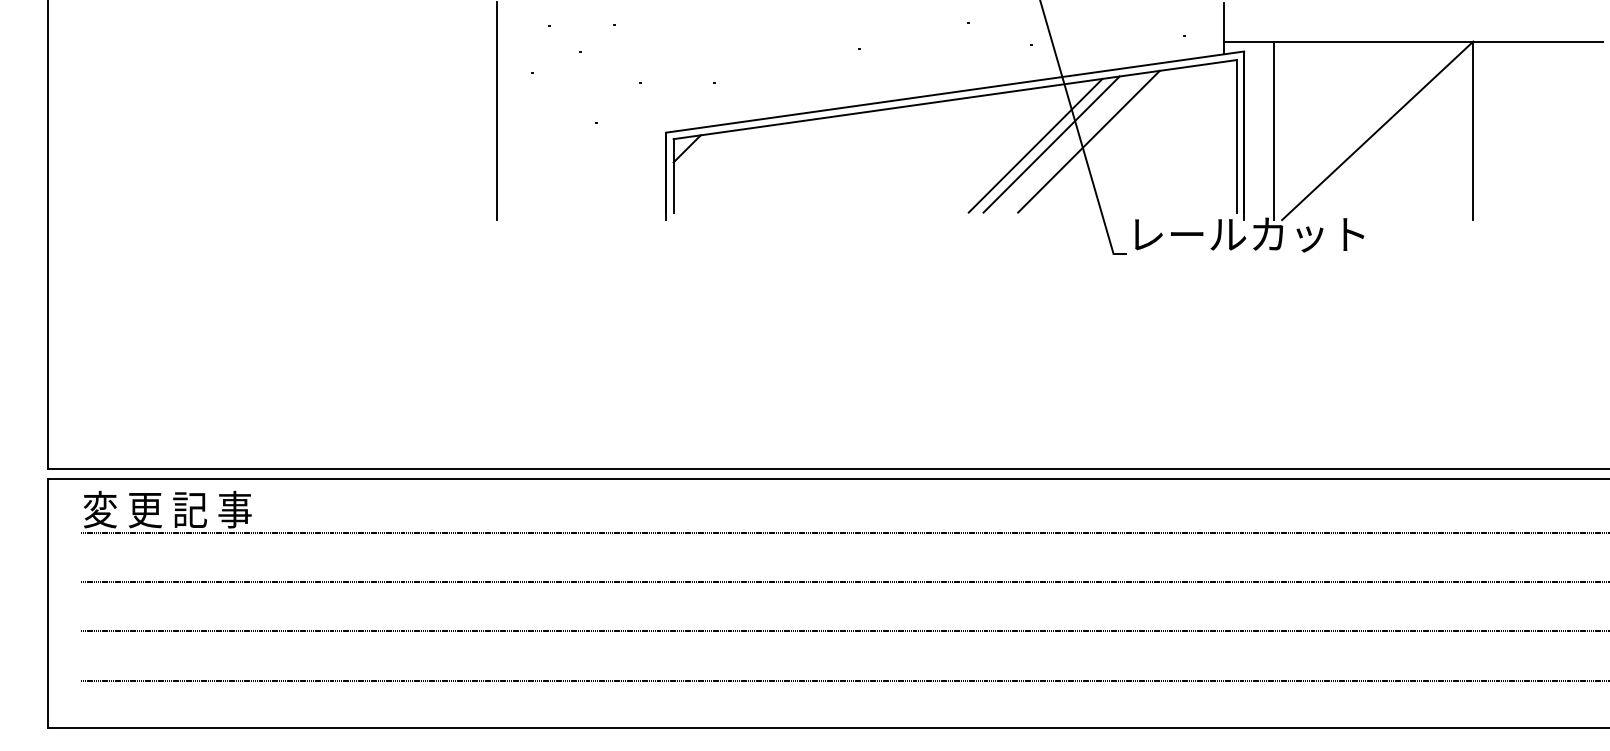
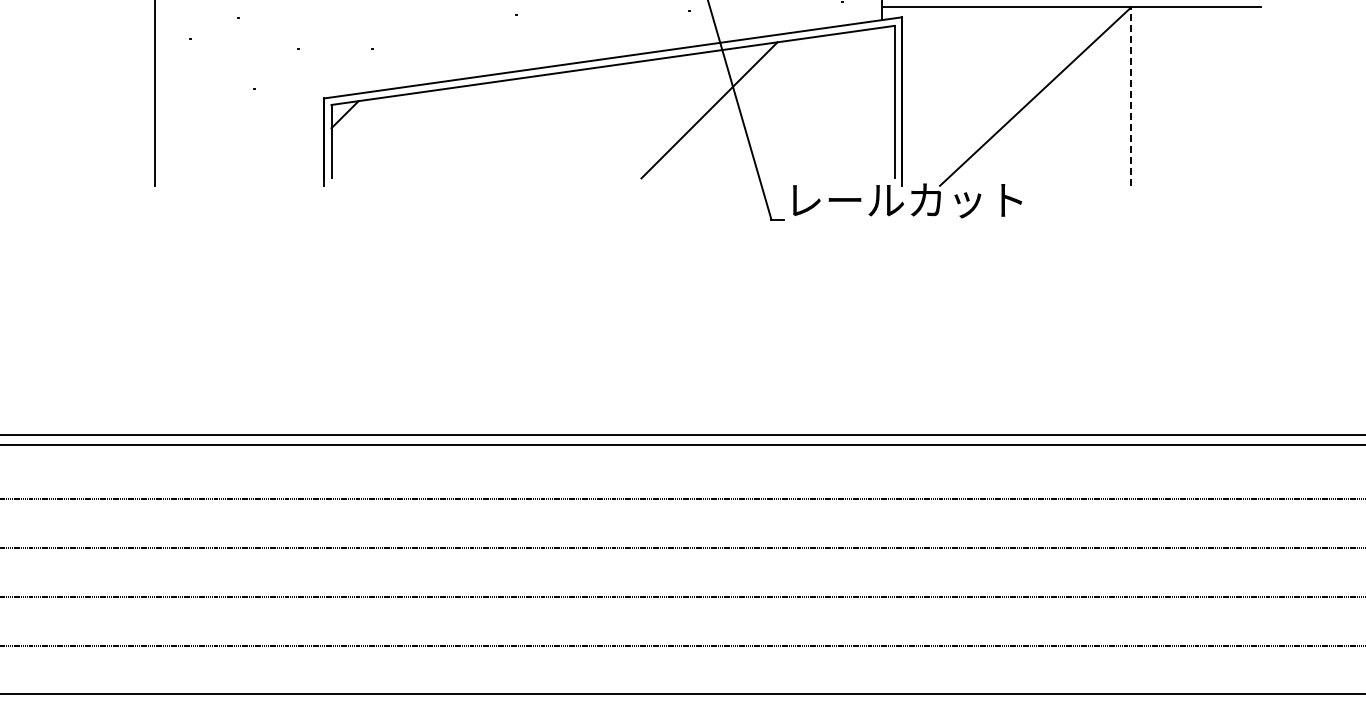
line: (1274, 130) -> (932, 96), removed
line: (1473, 130) -> (1131, 96), solid -> dashed
line: (1088, 141) -> (746, 107), removed
line: (1035, 145) -> (693, 111), removed

